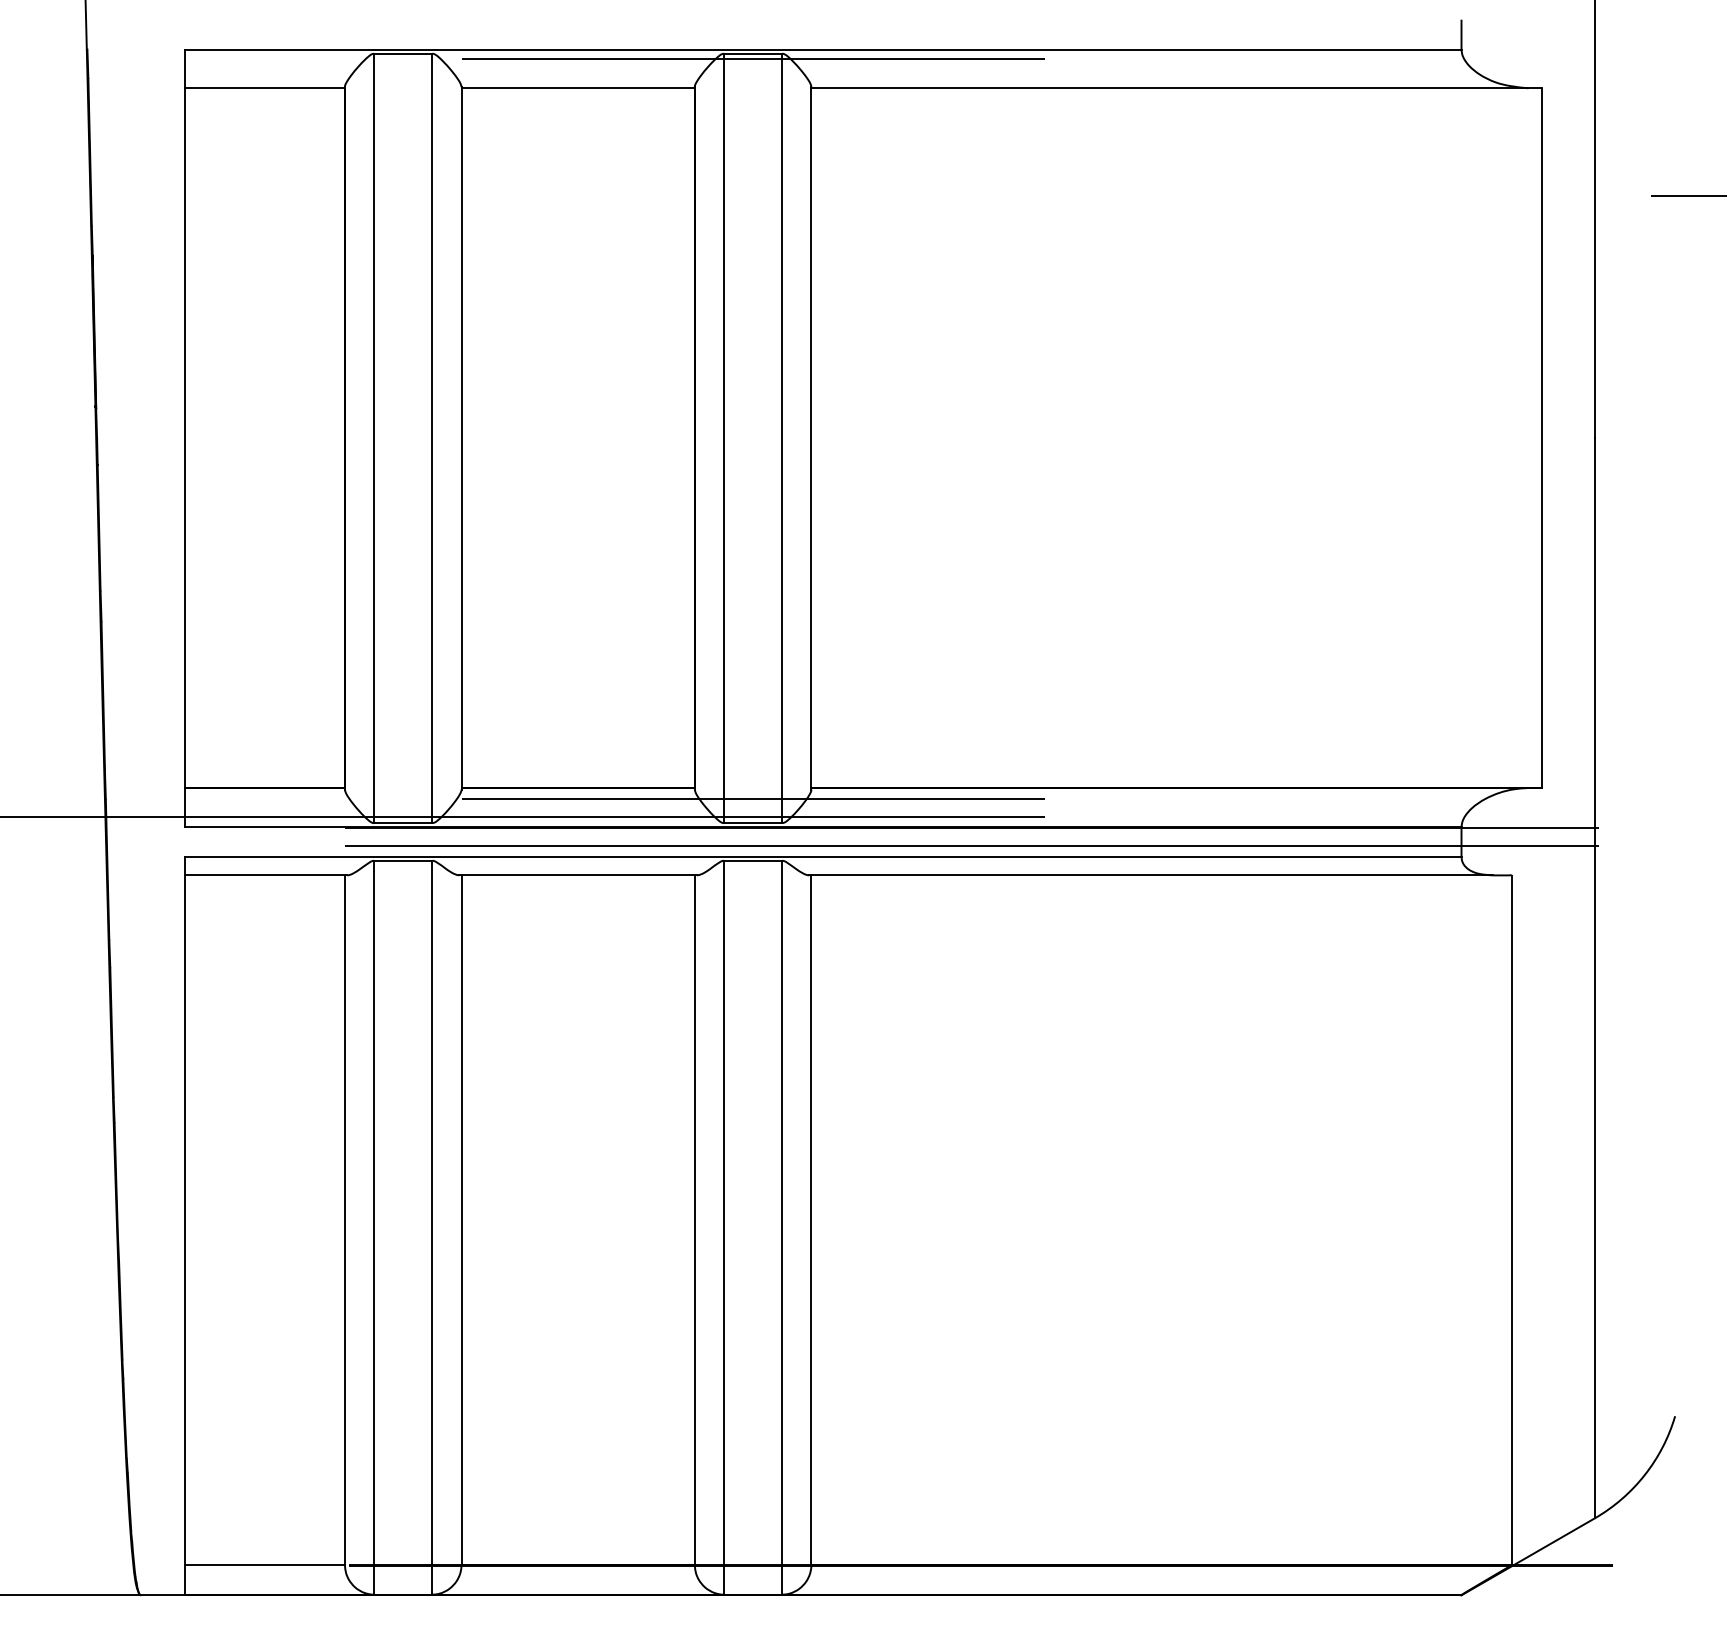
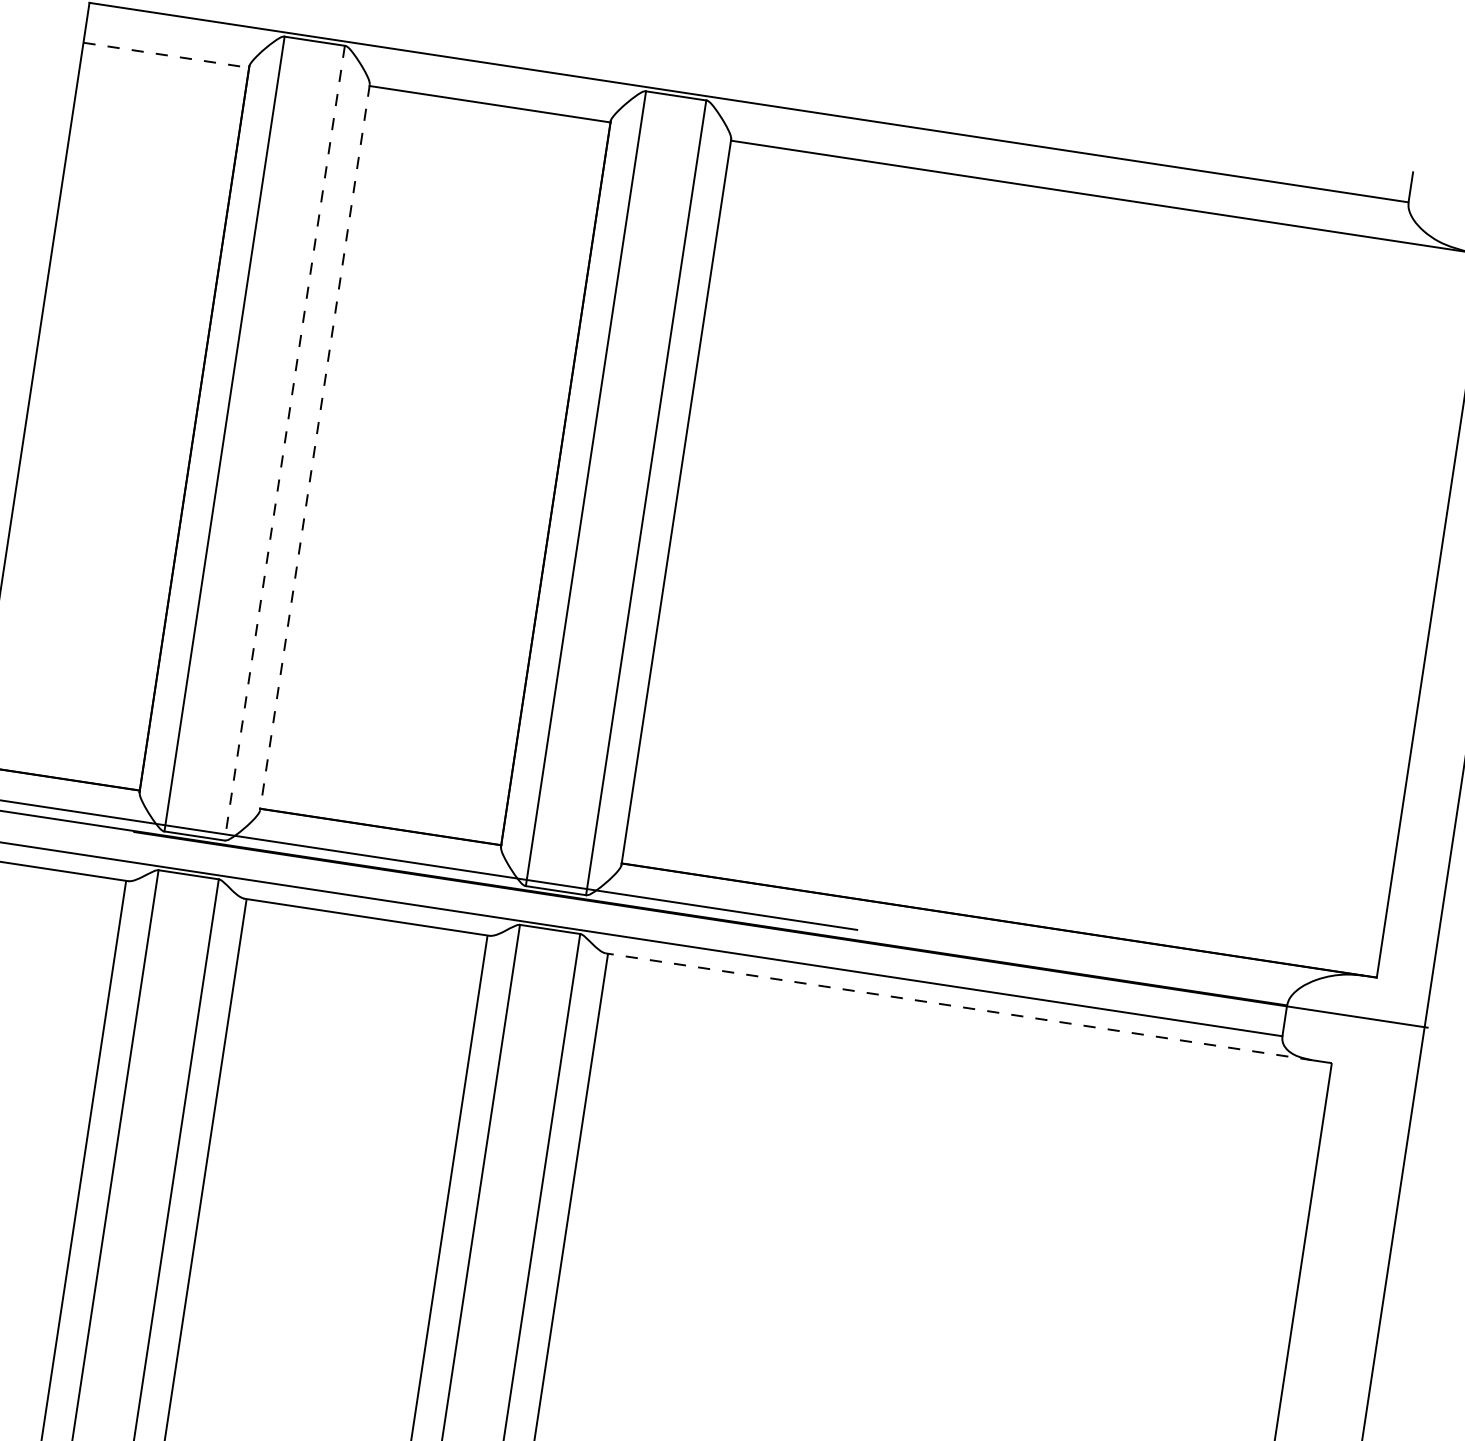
line: (752, 59) -> (674, 101), removed
line: (265, 88) -> (167, 55), solid -> dashed
line: (432, 438) -> (284, 443), solid -> dashed
line: (461, 438) -> (314, 447), solid -> dashed
line: (752, 798) -> (559, 865), removed
line: (971, 846) -> (777, 948), removed
line: (1150, 875) -> (958, 1006), solid -> dashed

